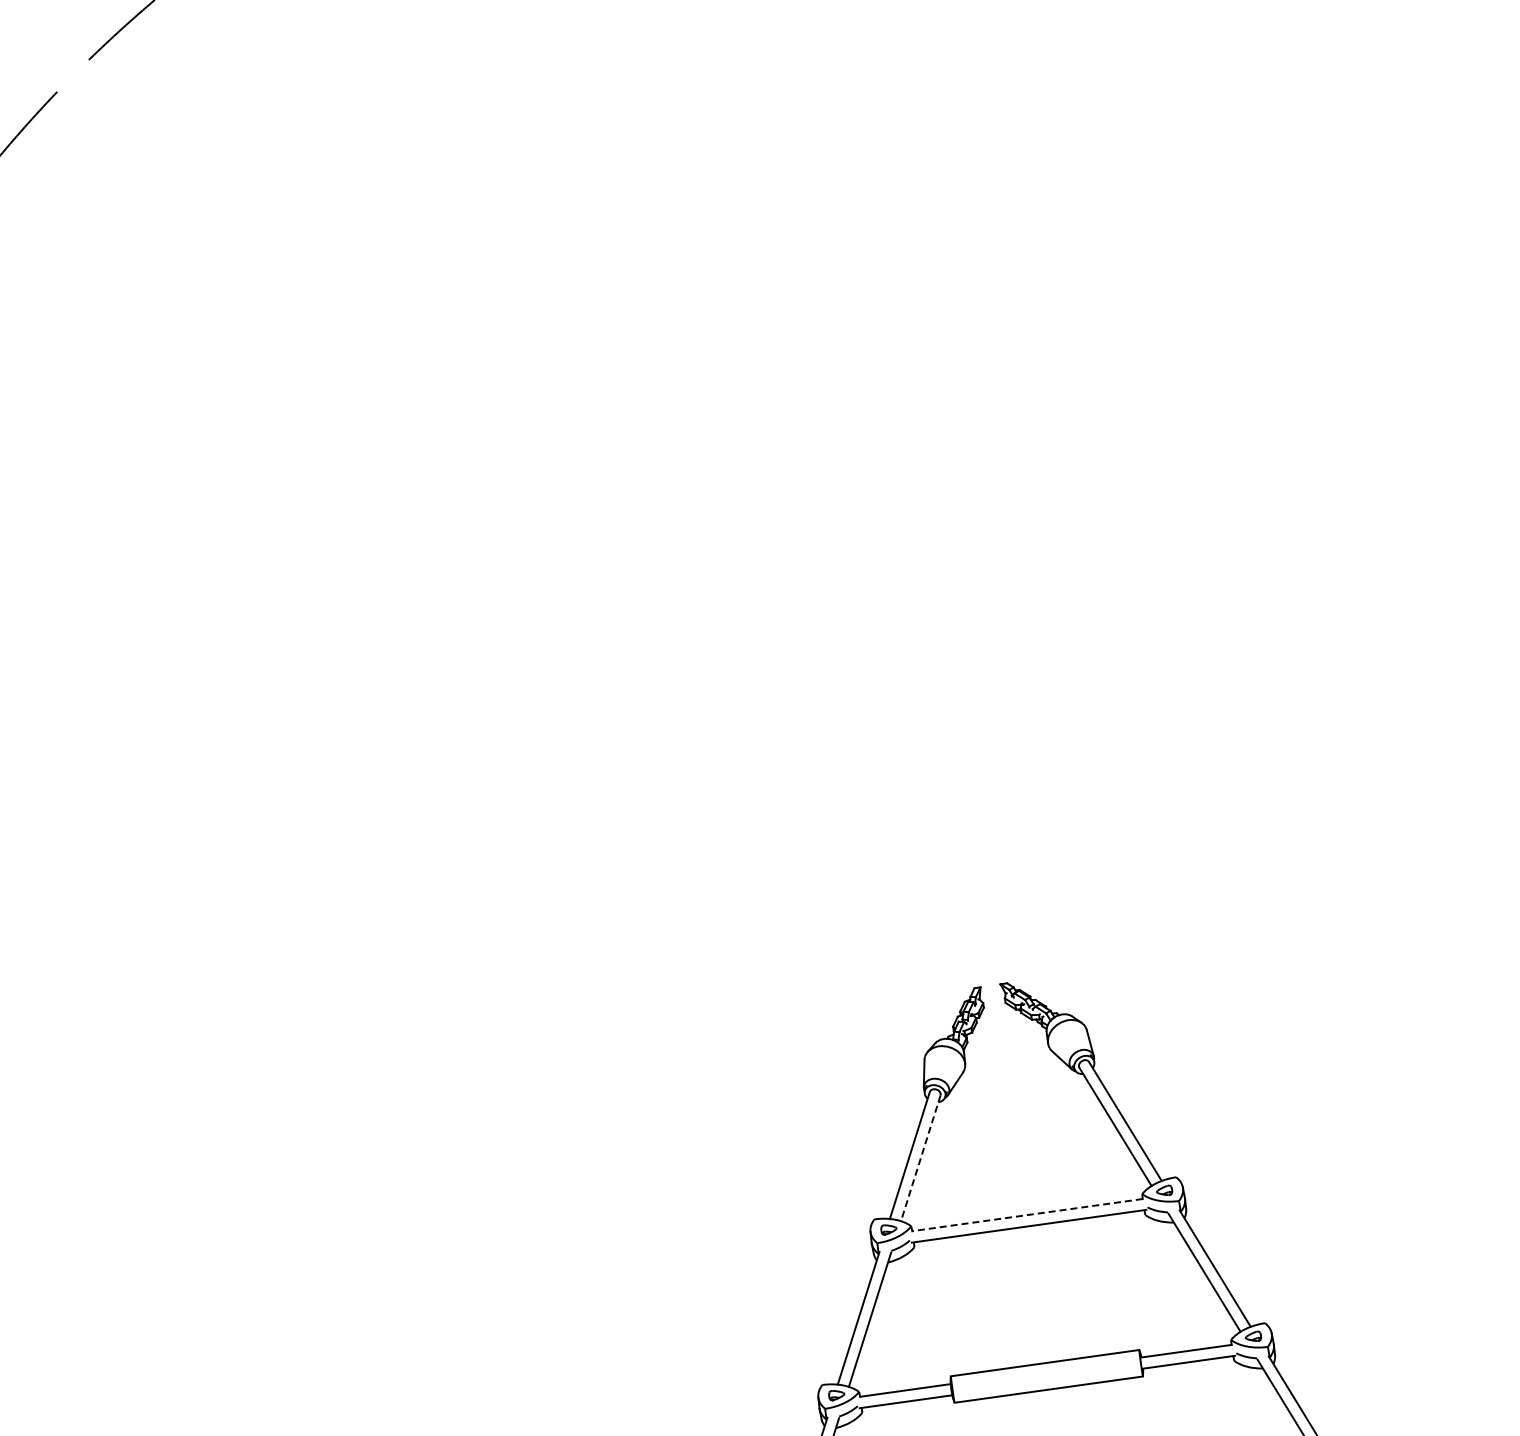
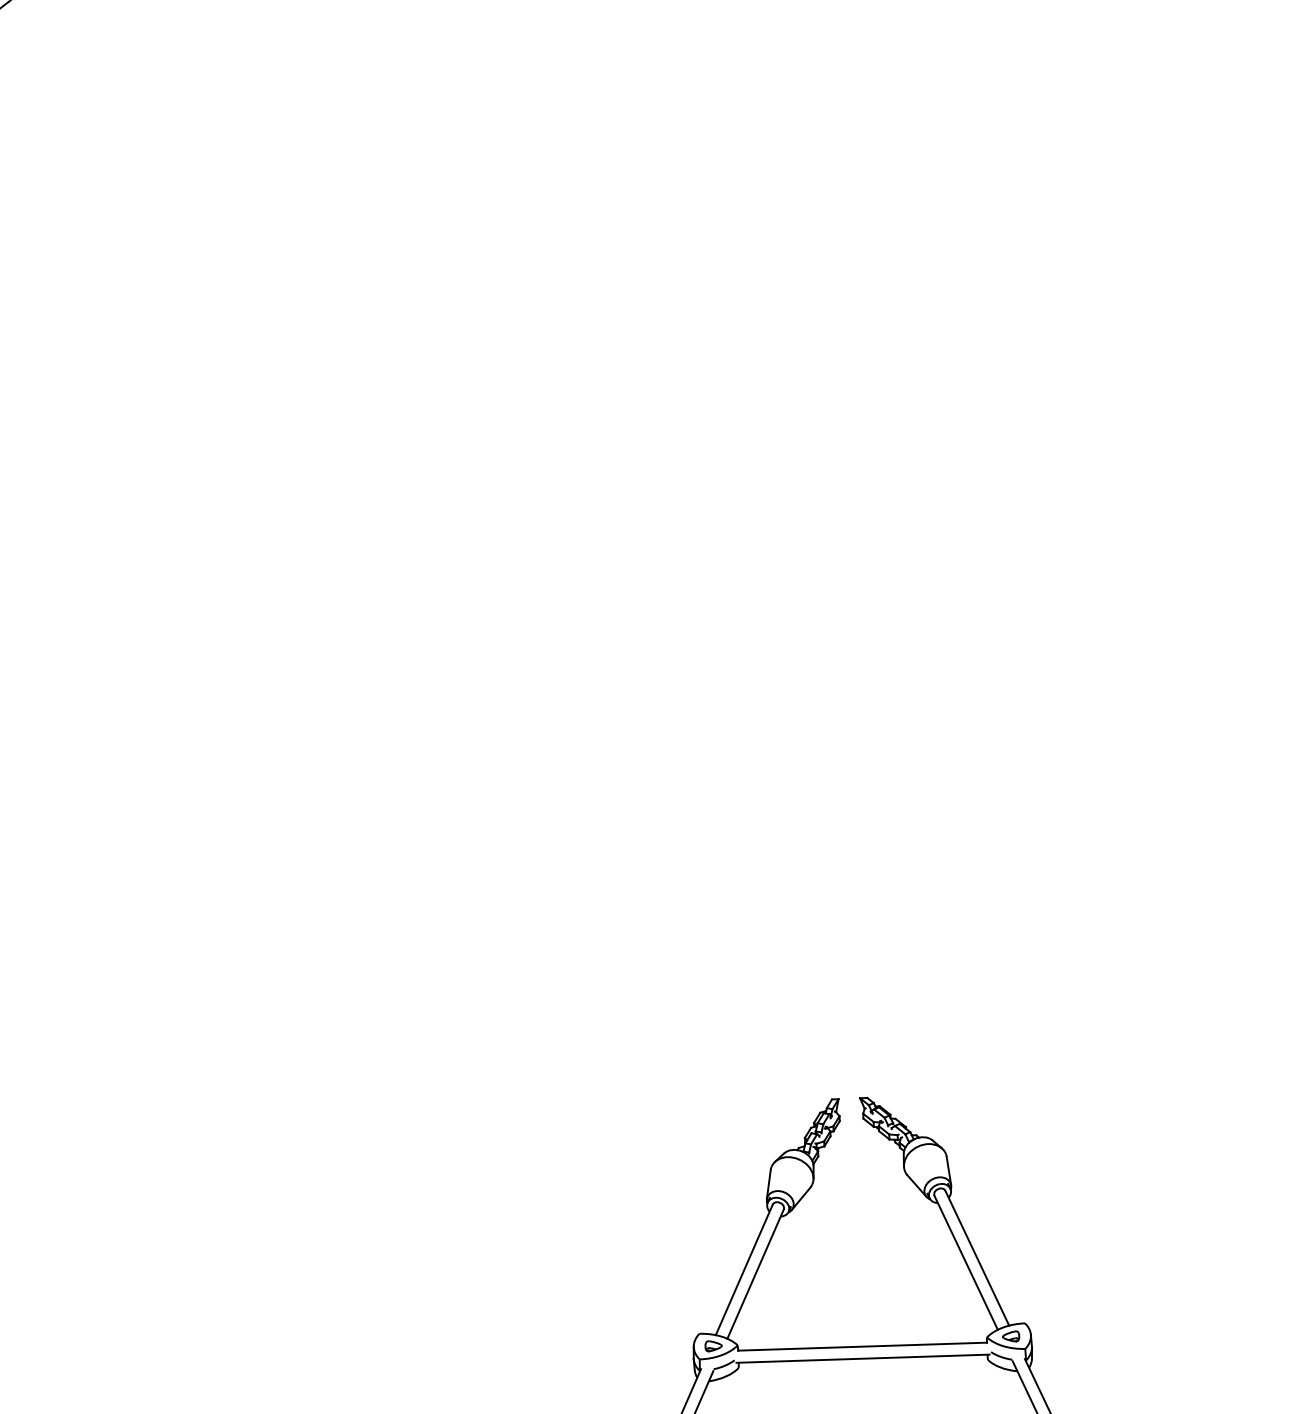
line: (920, 1158) -> (755, 1274), dashed -> solid
line: (1027, 1215) -> (862, 1347), dashed -> solid

